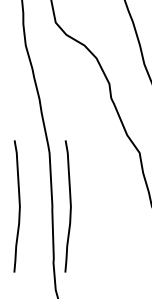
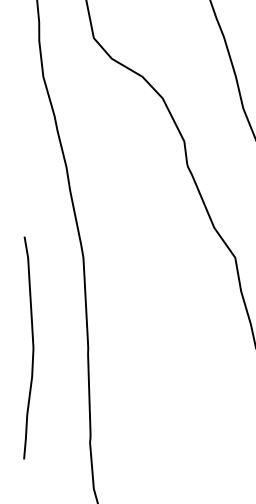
curve: (69, 204) -> (117, 344), removed

